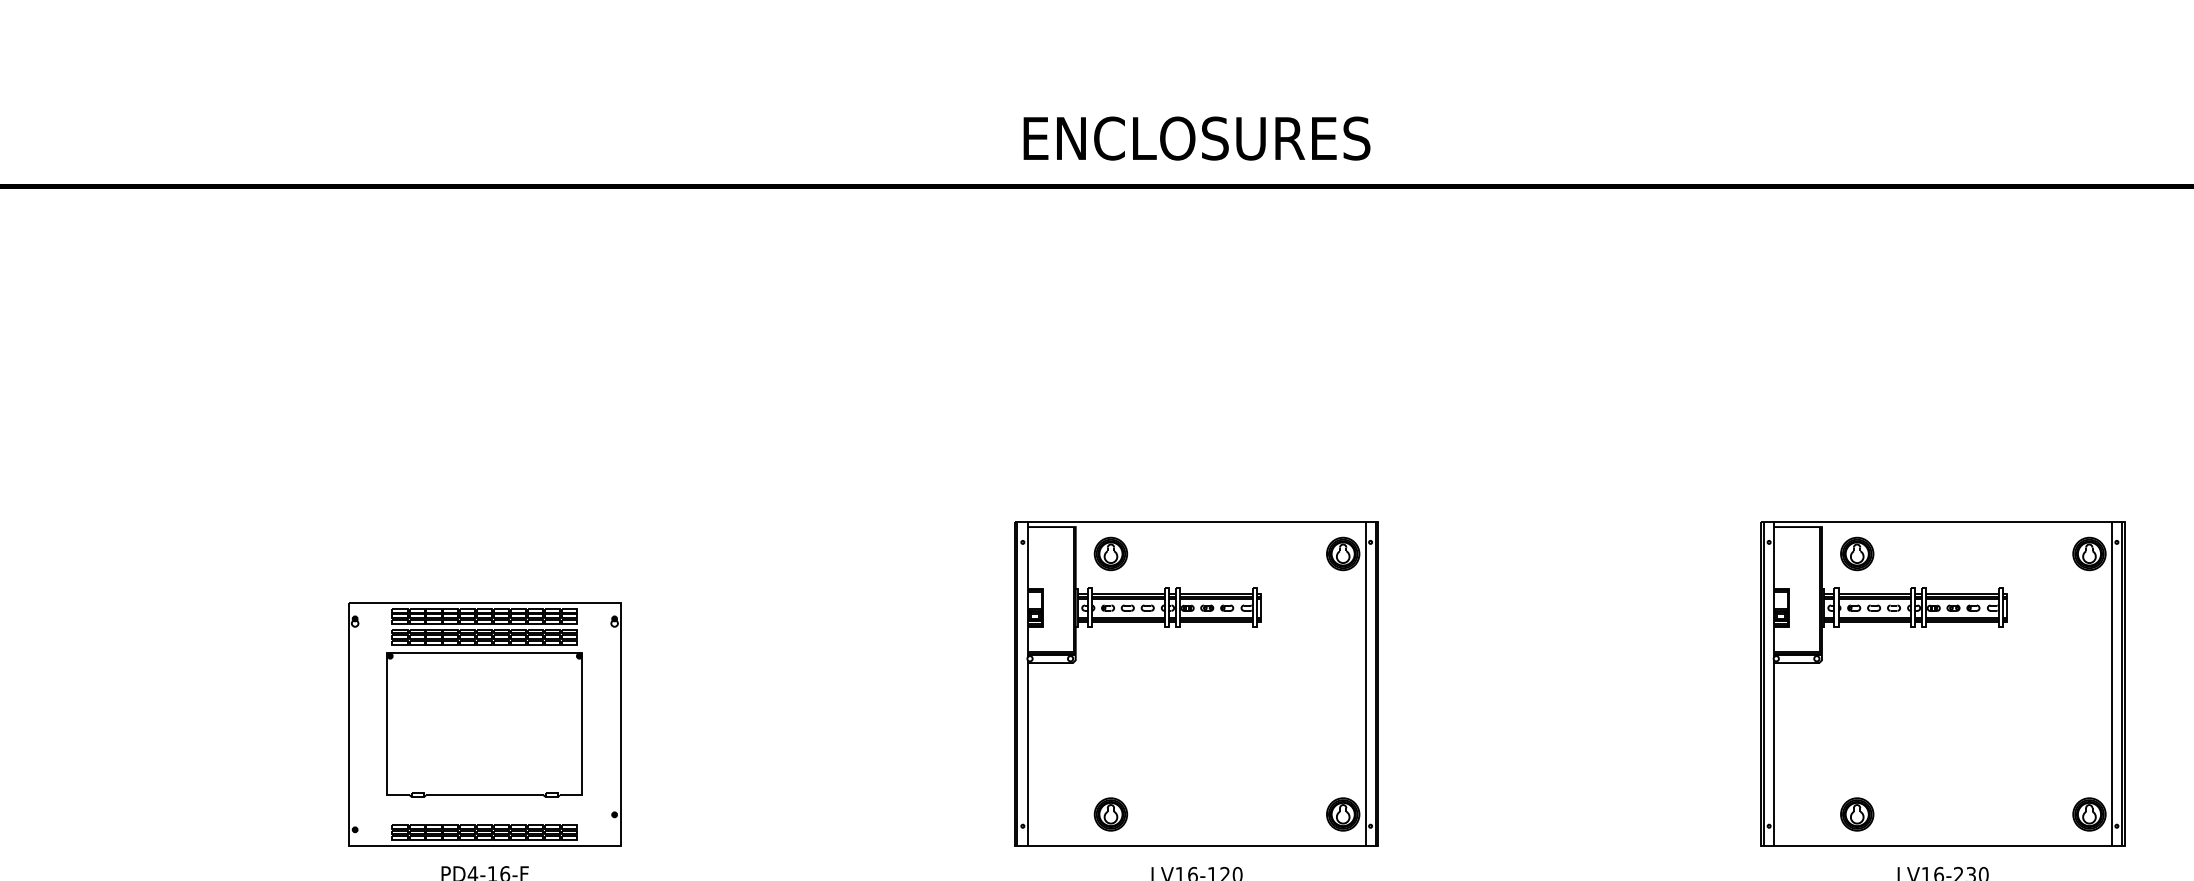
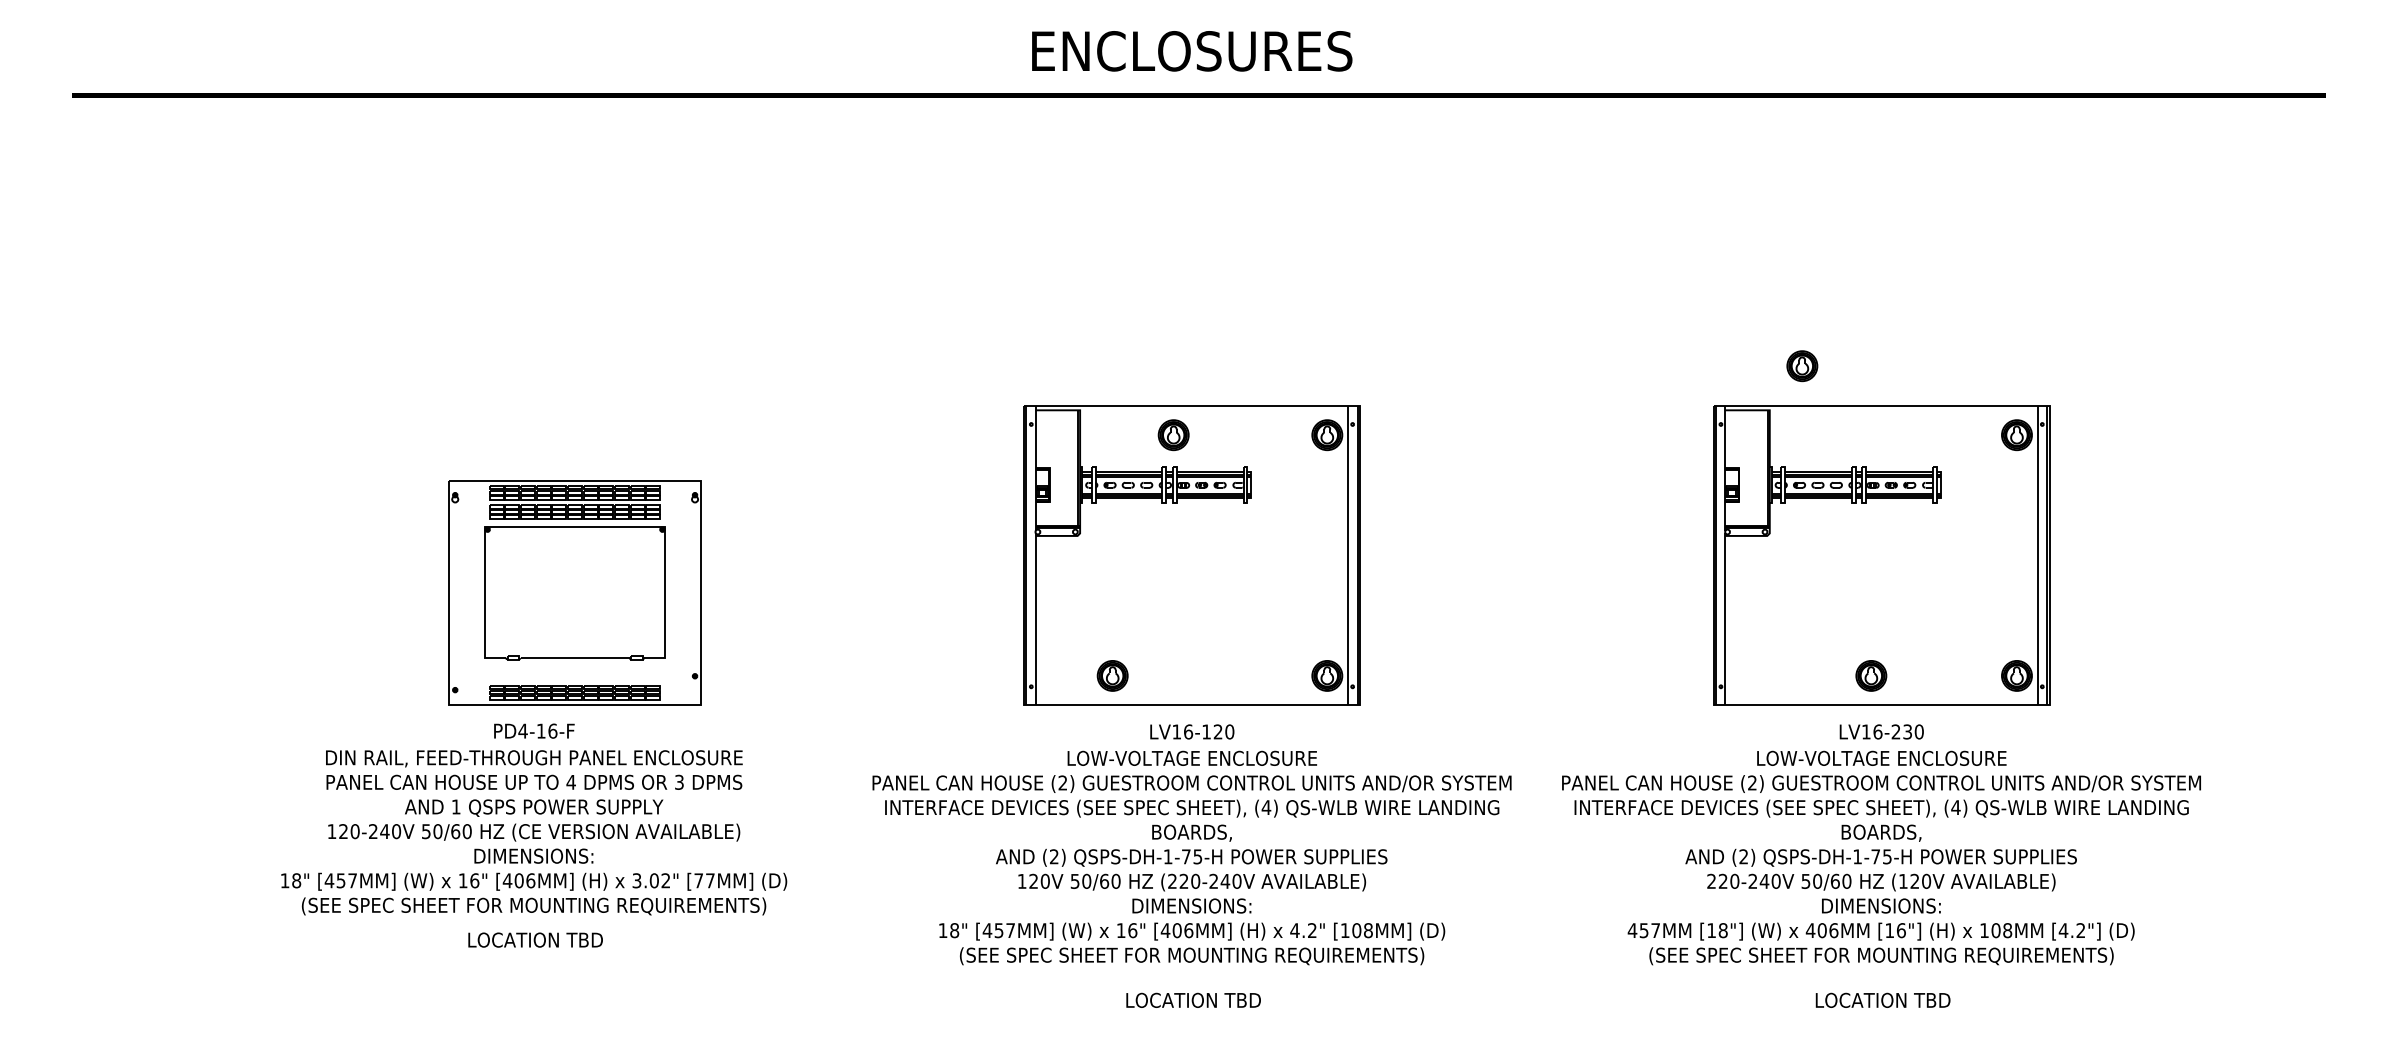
part: (1110, 554) -> (1173, 435), moved
part: (1857, 554) -> (1802, 366), moved
part: (484, 724) -> (574, 592), moved
part: (1857, 814) -> (1871, 675), moved

